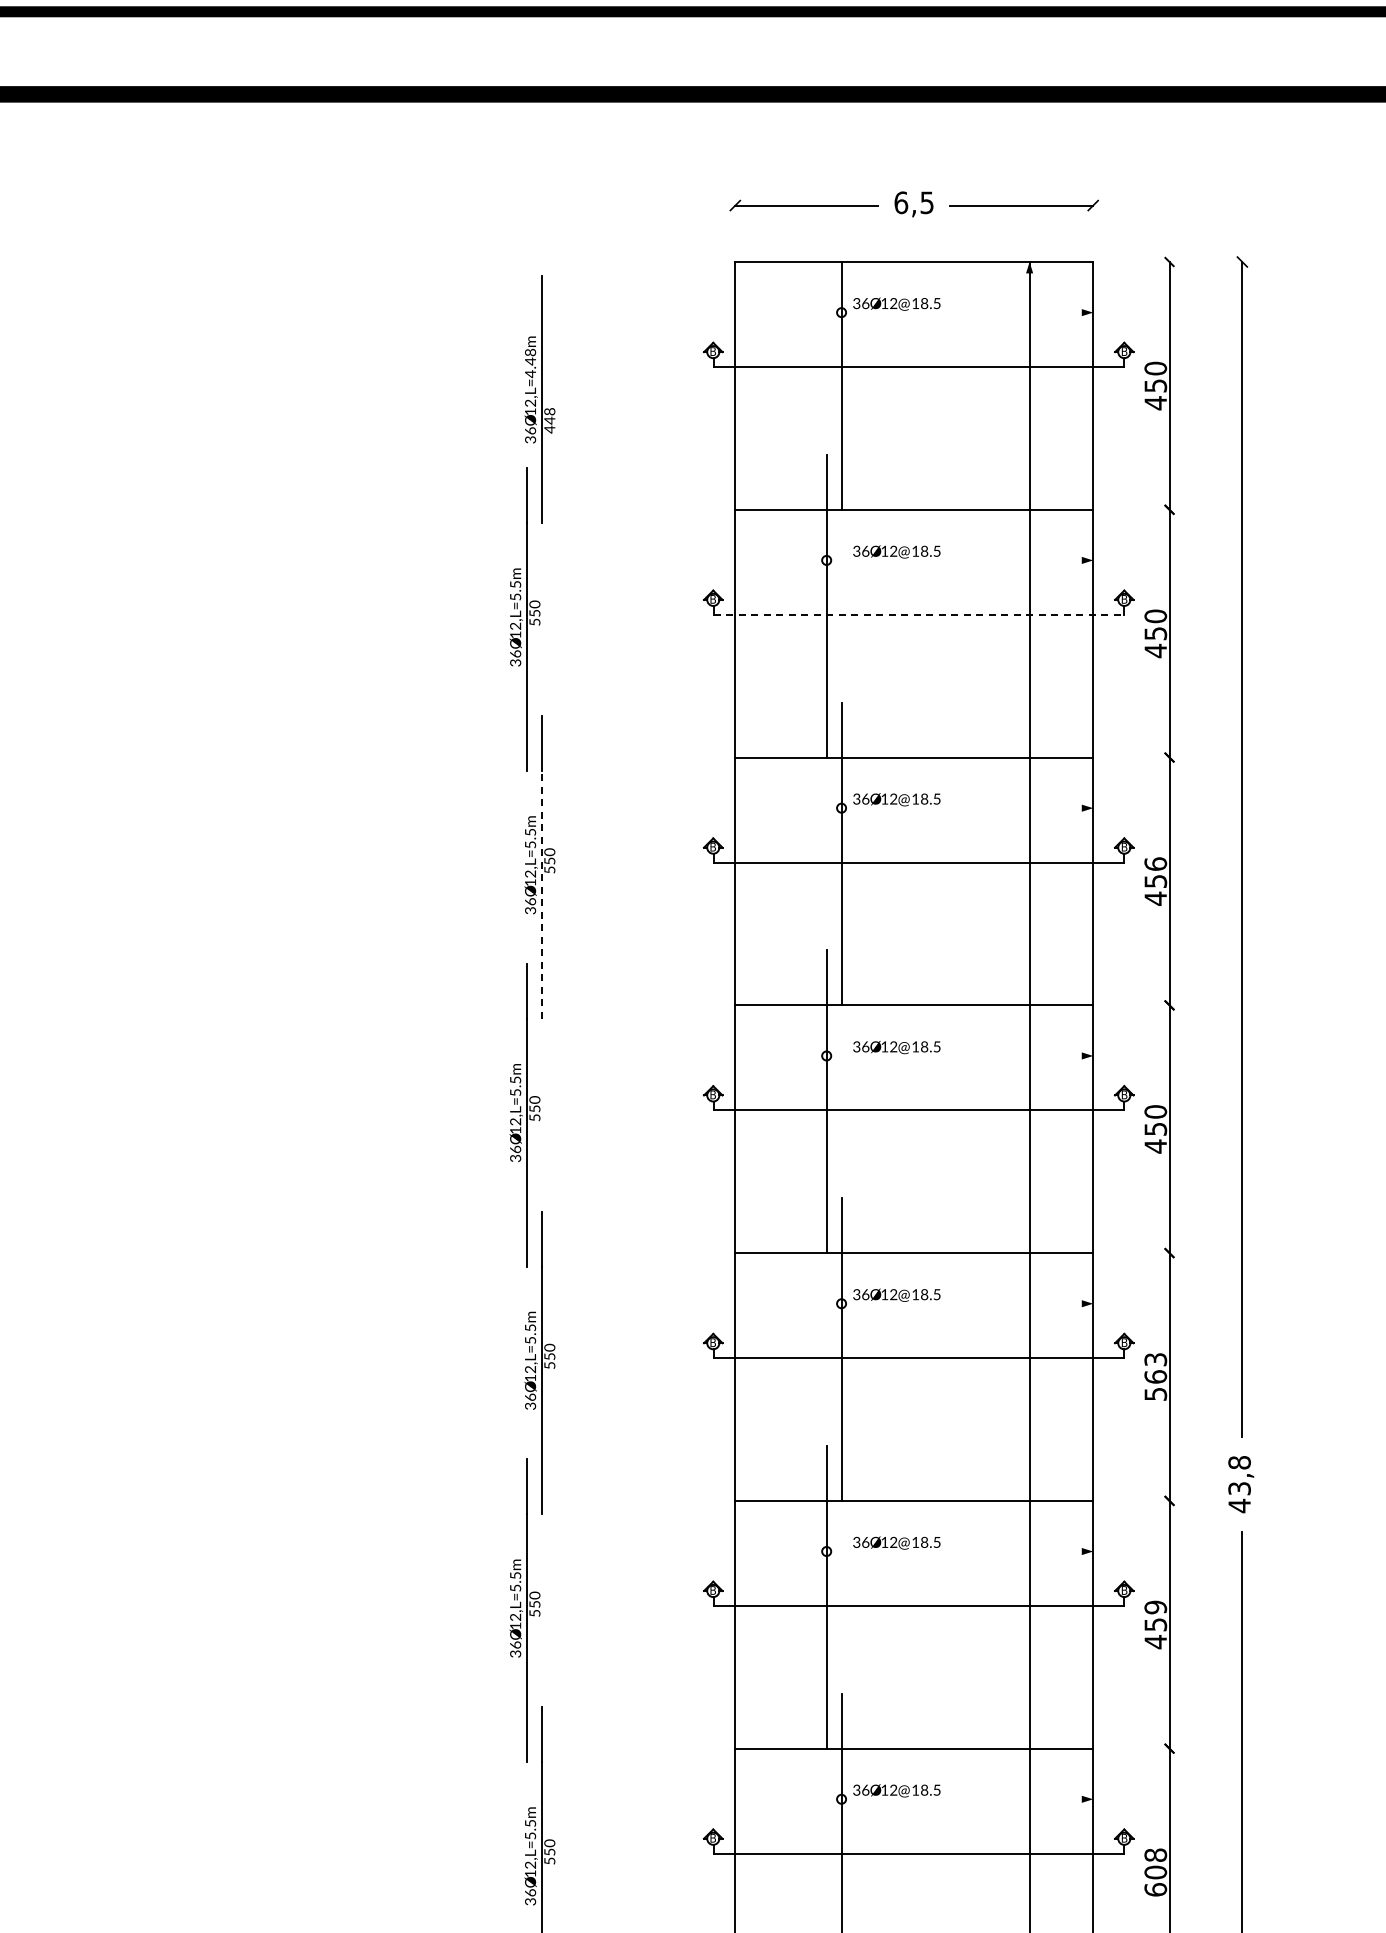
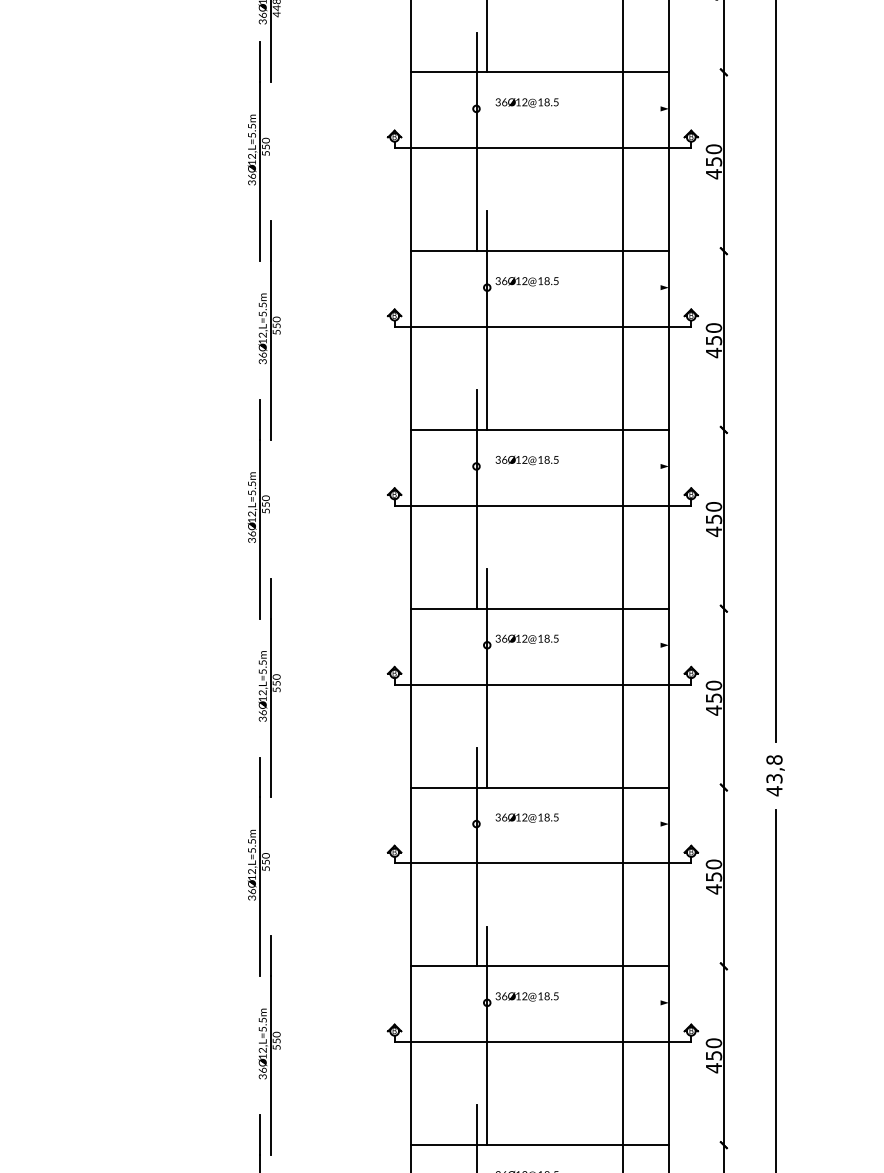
line: (919, 614) -> (543, 147), dashed -> solid
text: (1155, 863) -> (713, 327), 456 -> 450
line: (541, 895) -> (270, 350), dashed -> solid
text: (1155, 1376) -> (713, 697), 563 -> 450
text: (1155, 1607) -> (713, 864), 459 -> 450
text: (1155, 1872) -> (713, 1055), 608 -> 450

